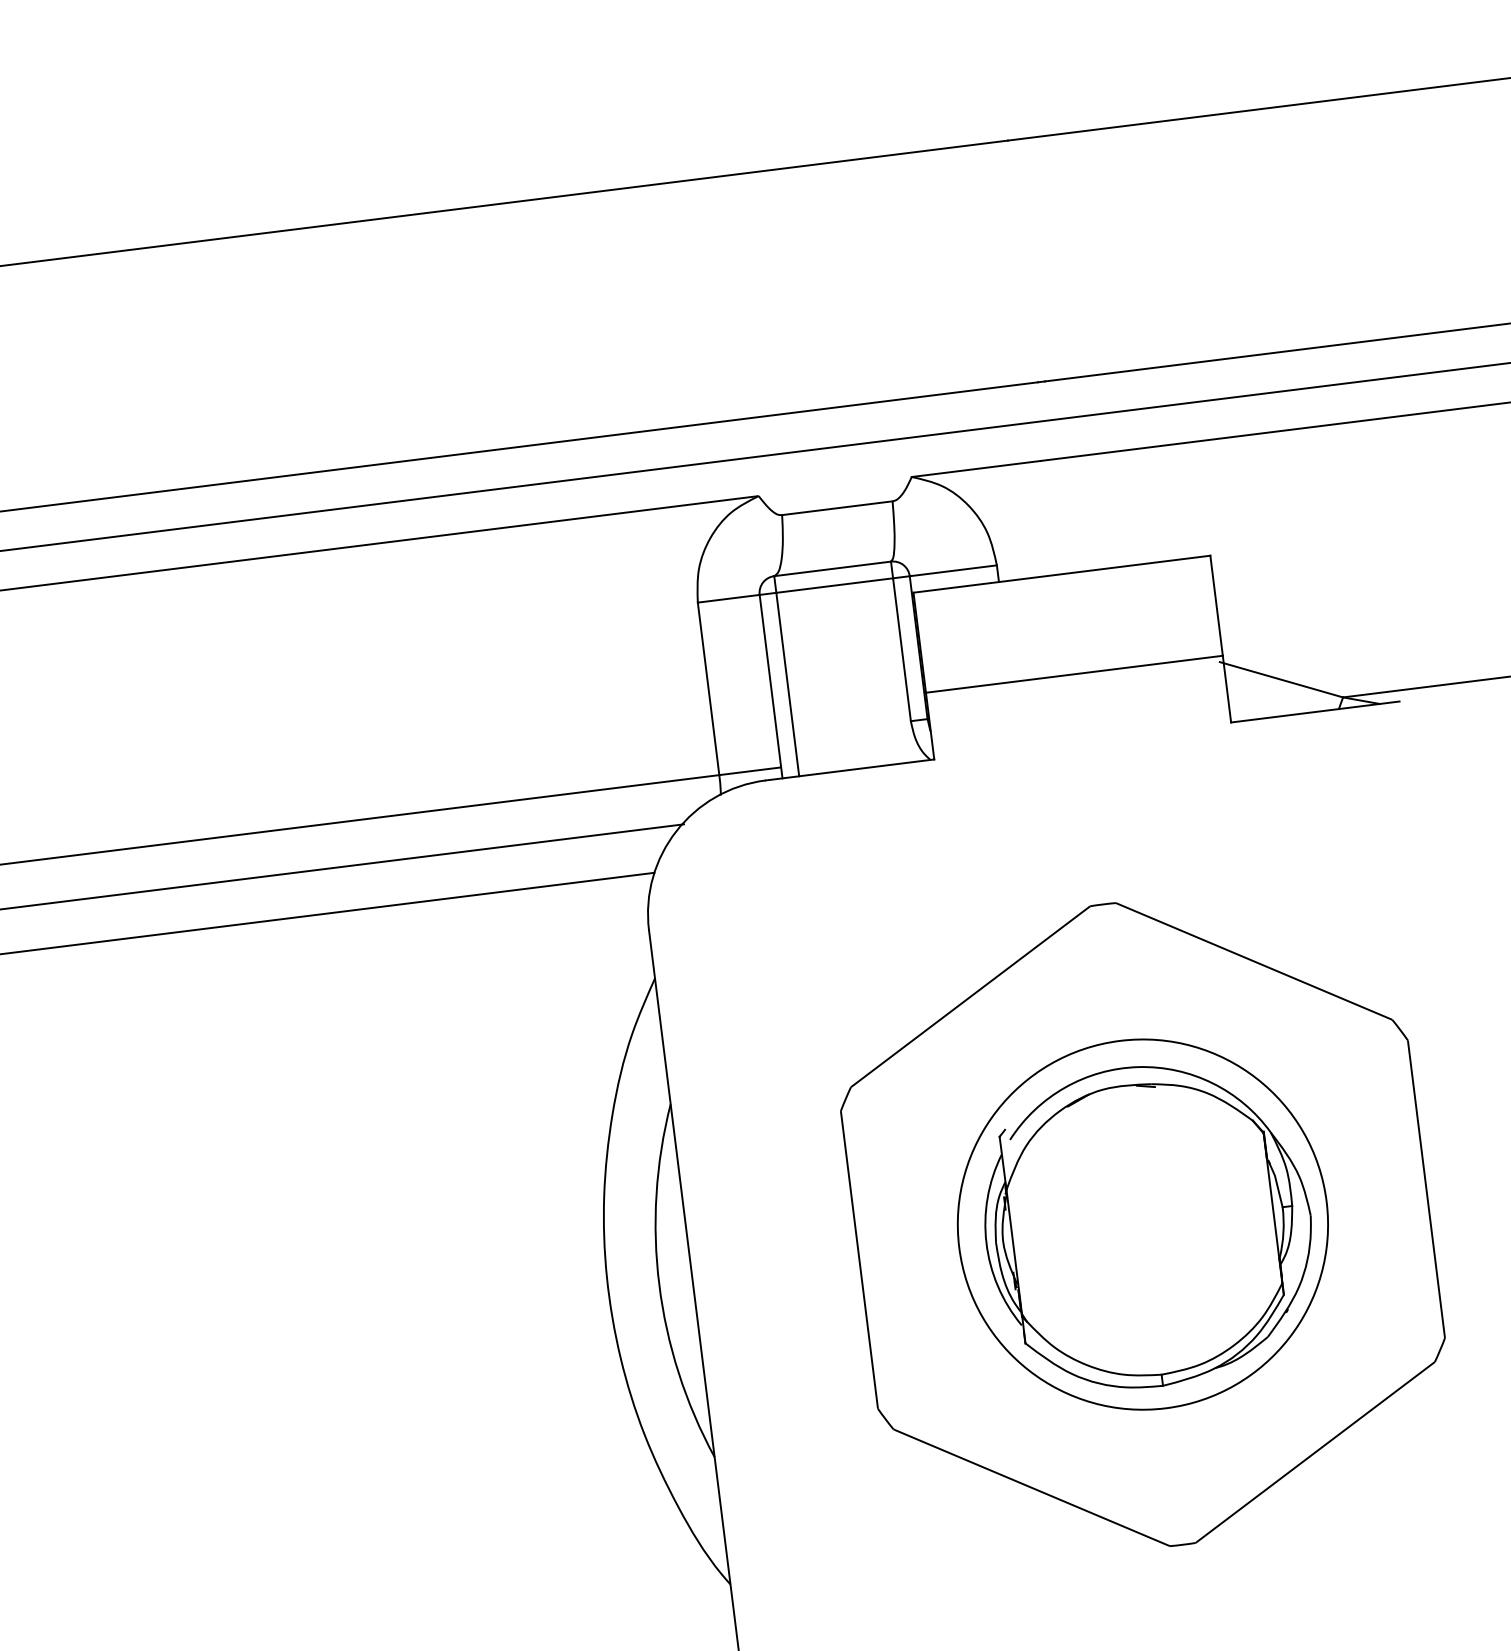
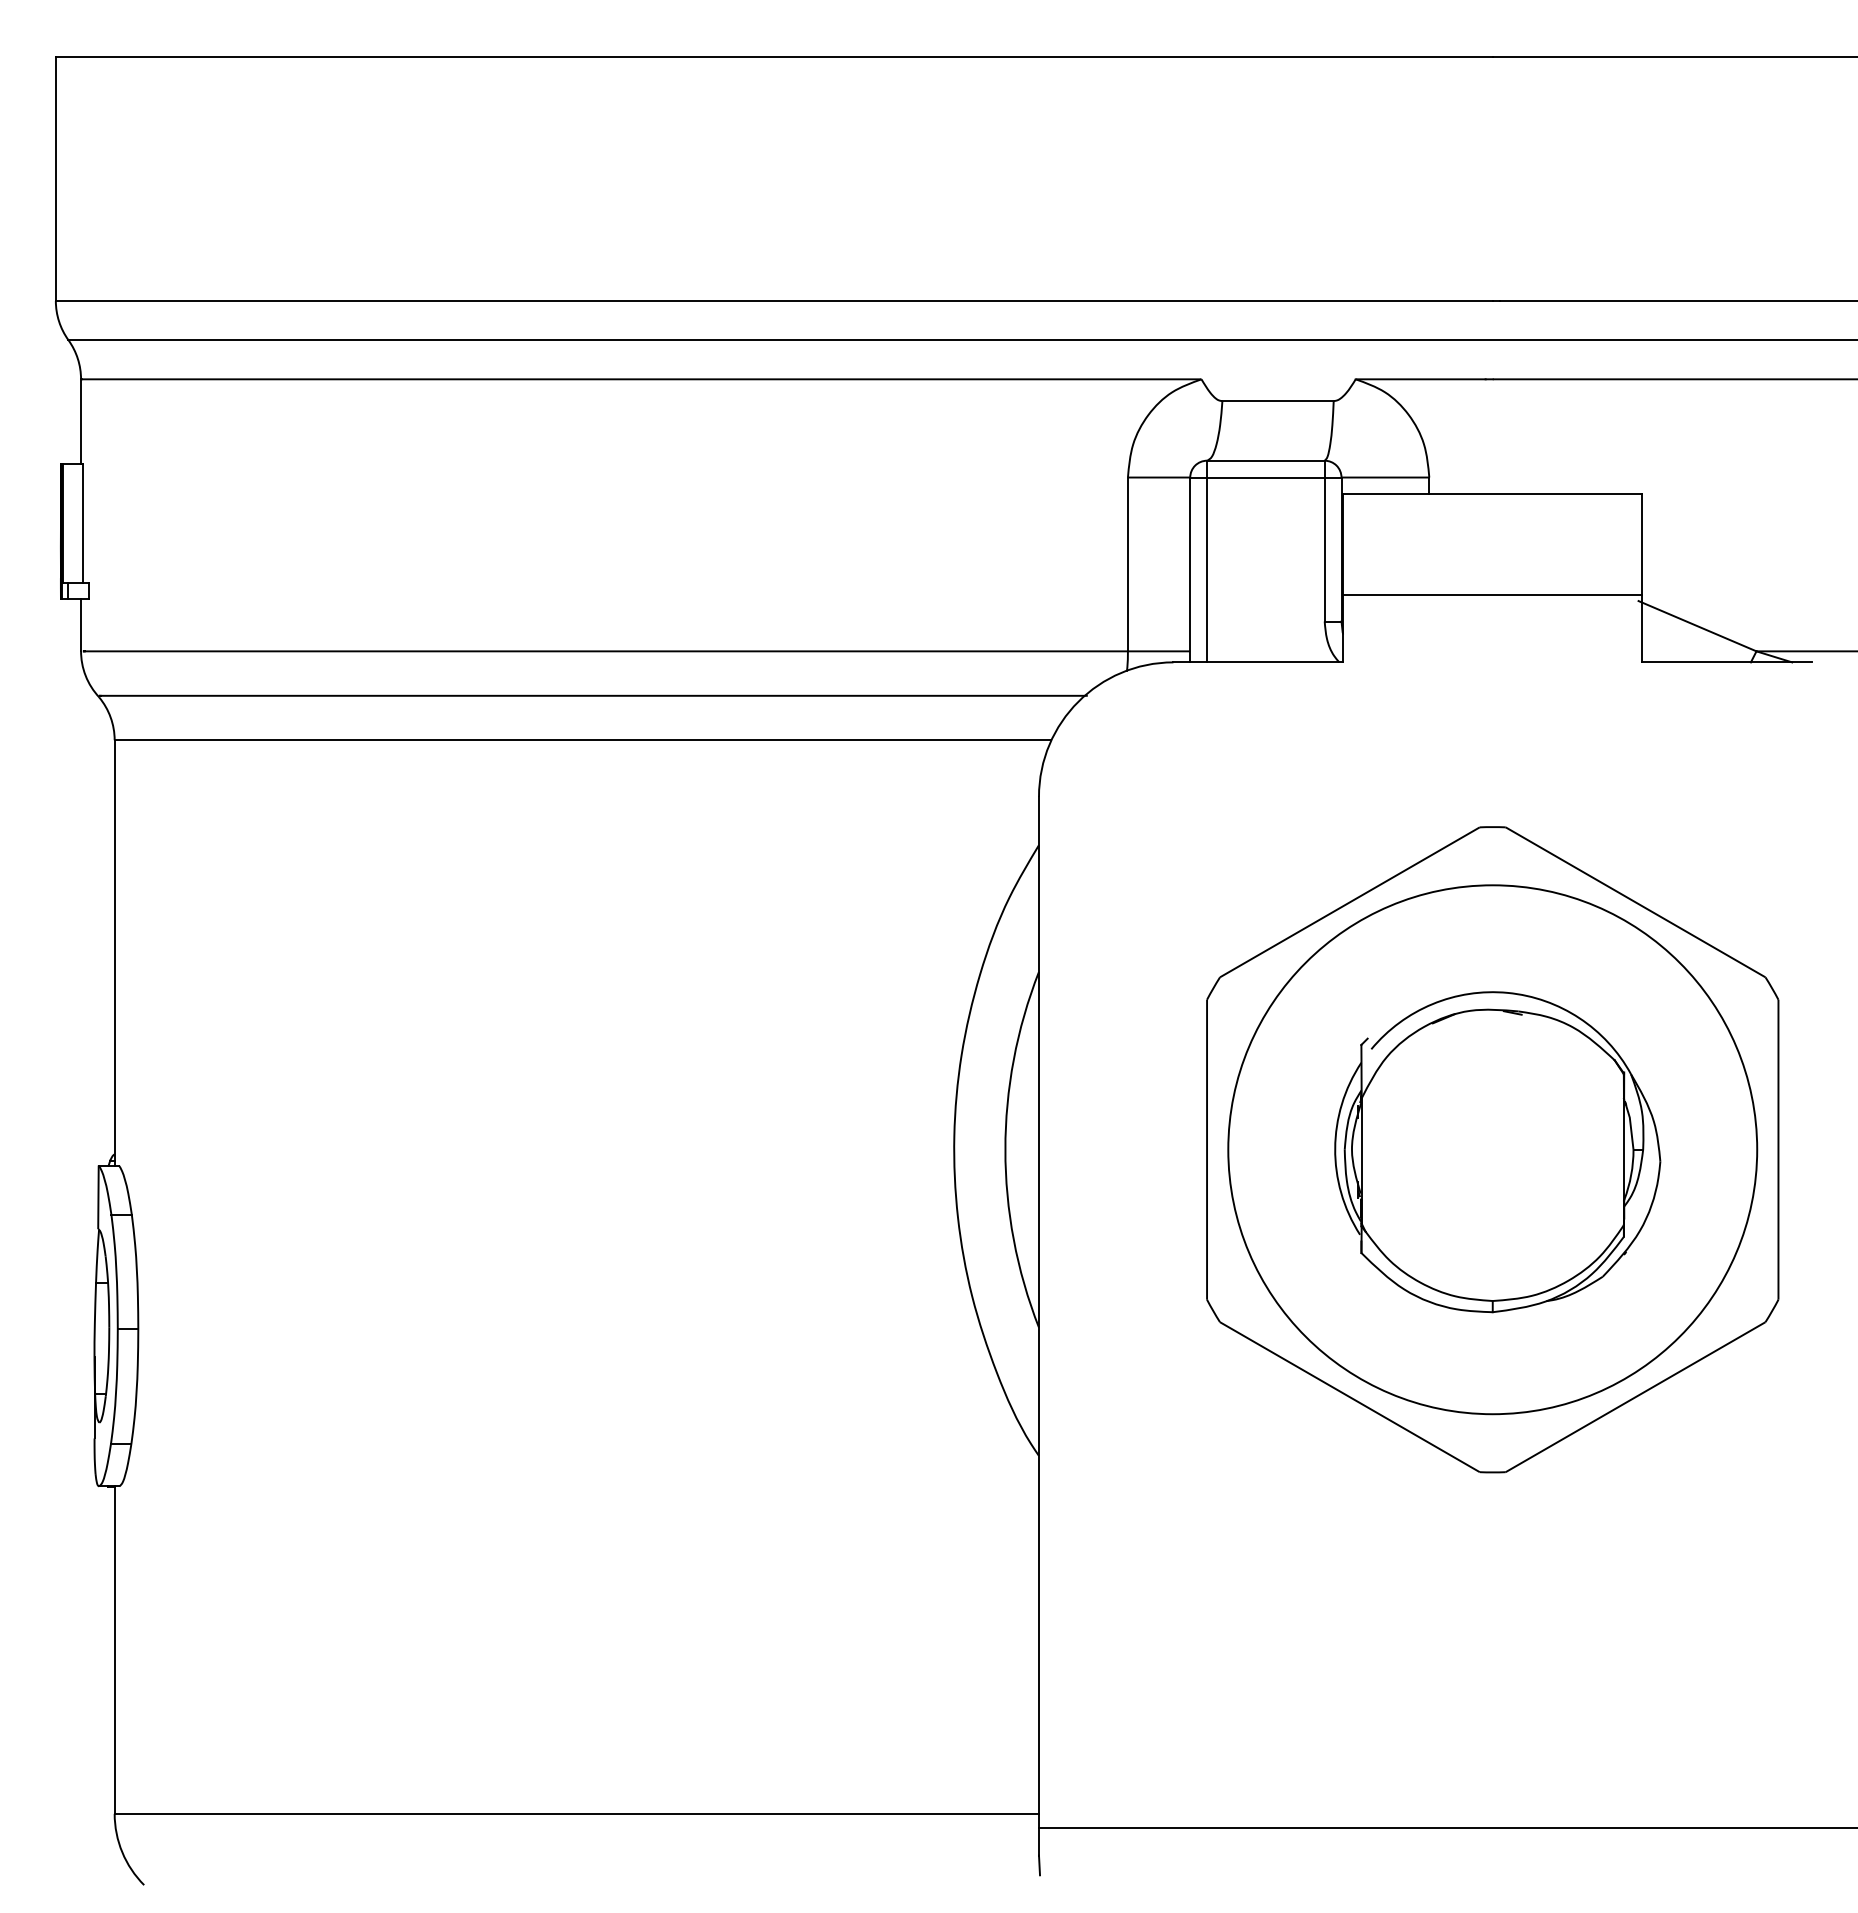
circle: (1142, 1224) -> (1492, 1149), size x1.43

